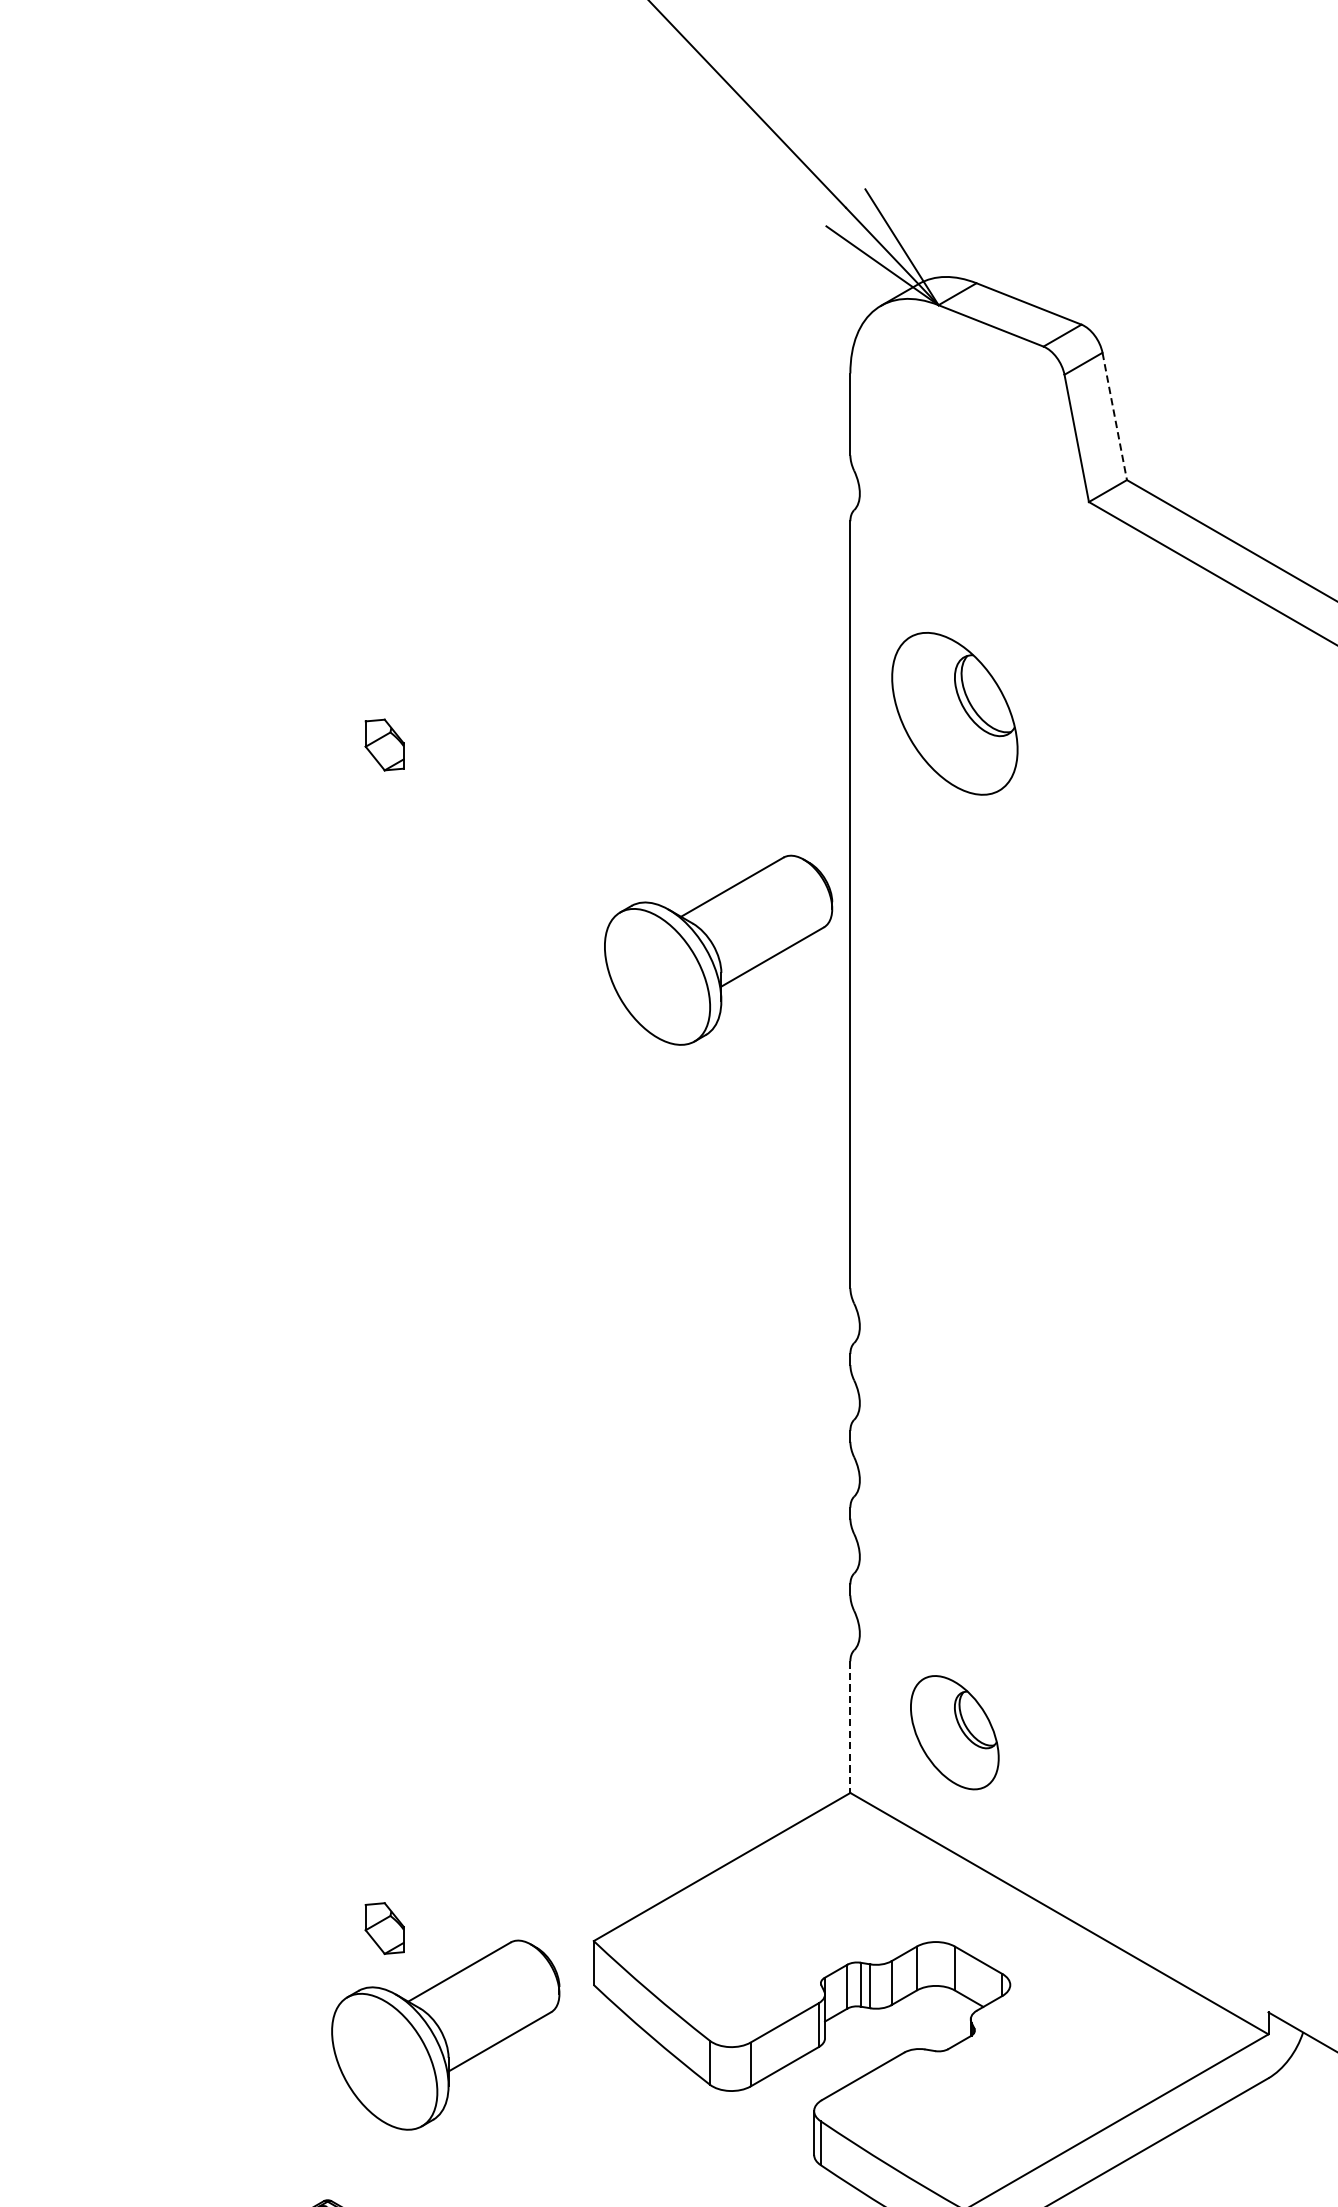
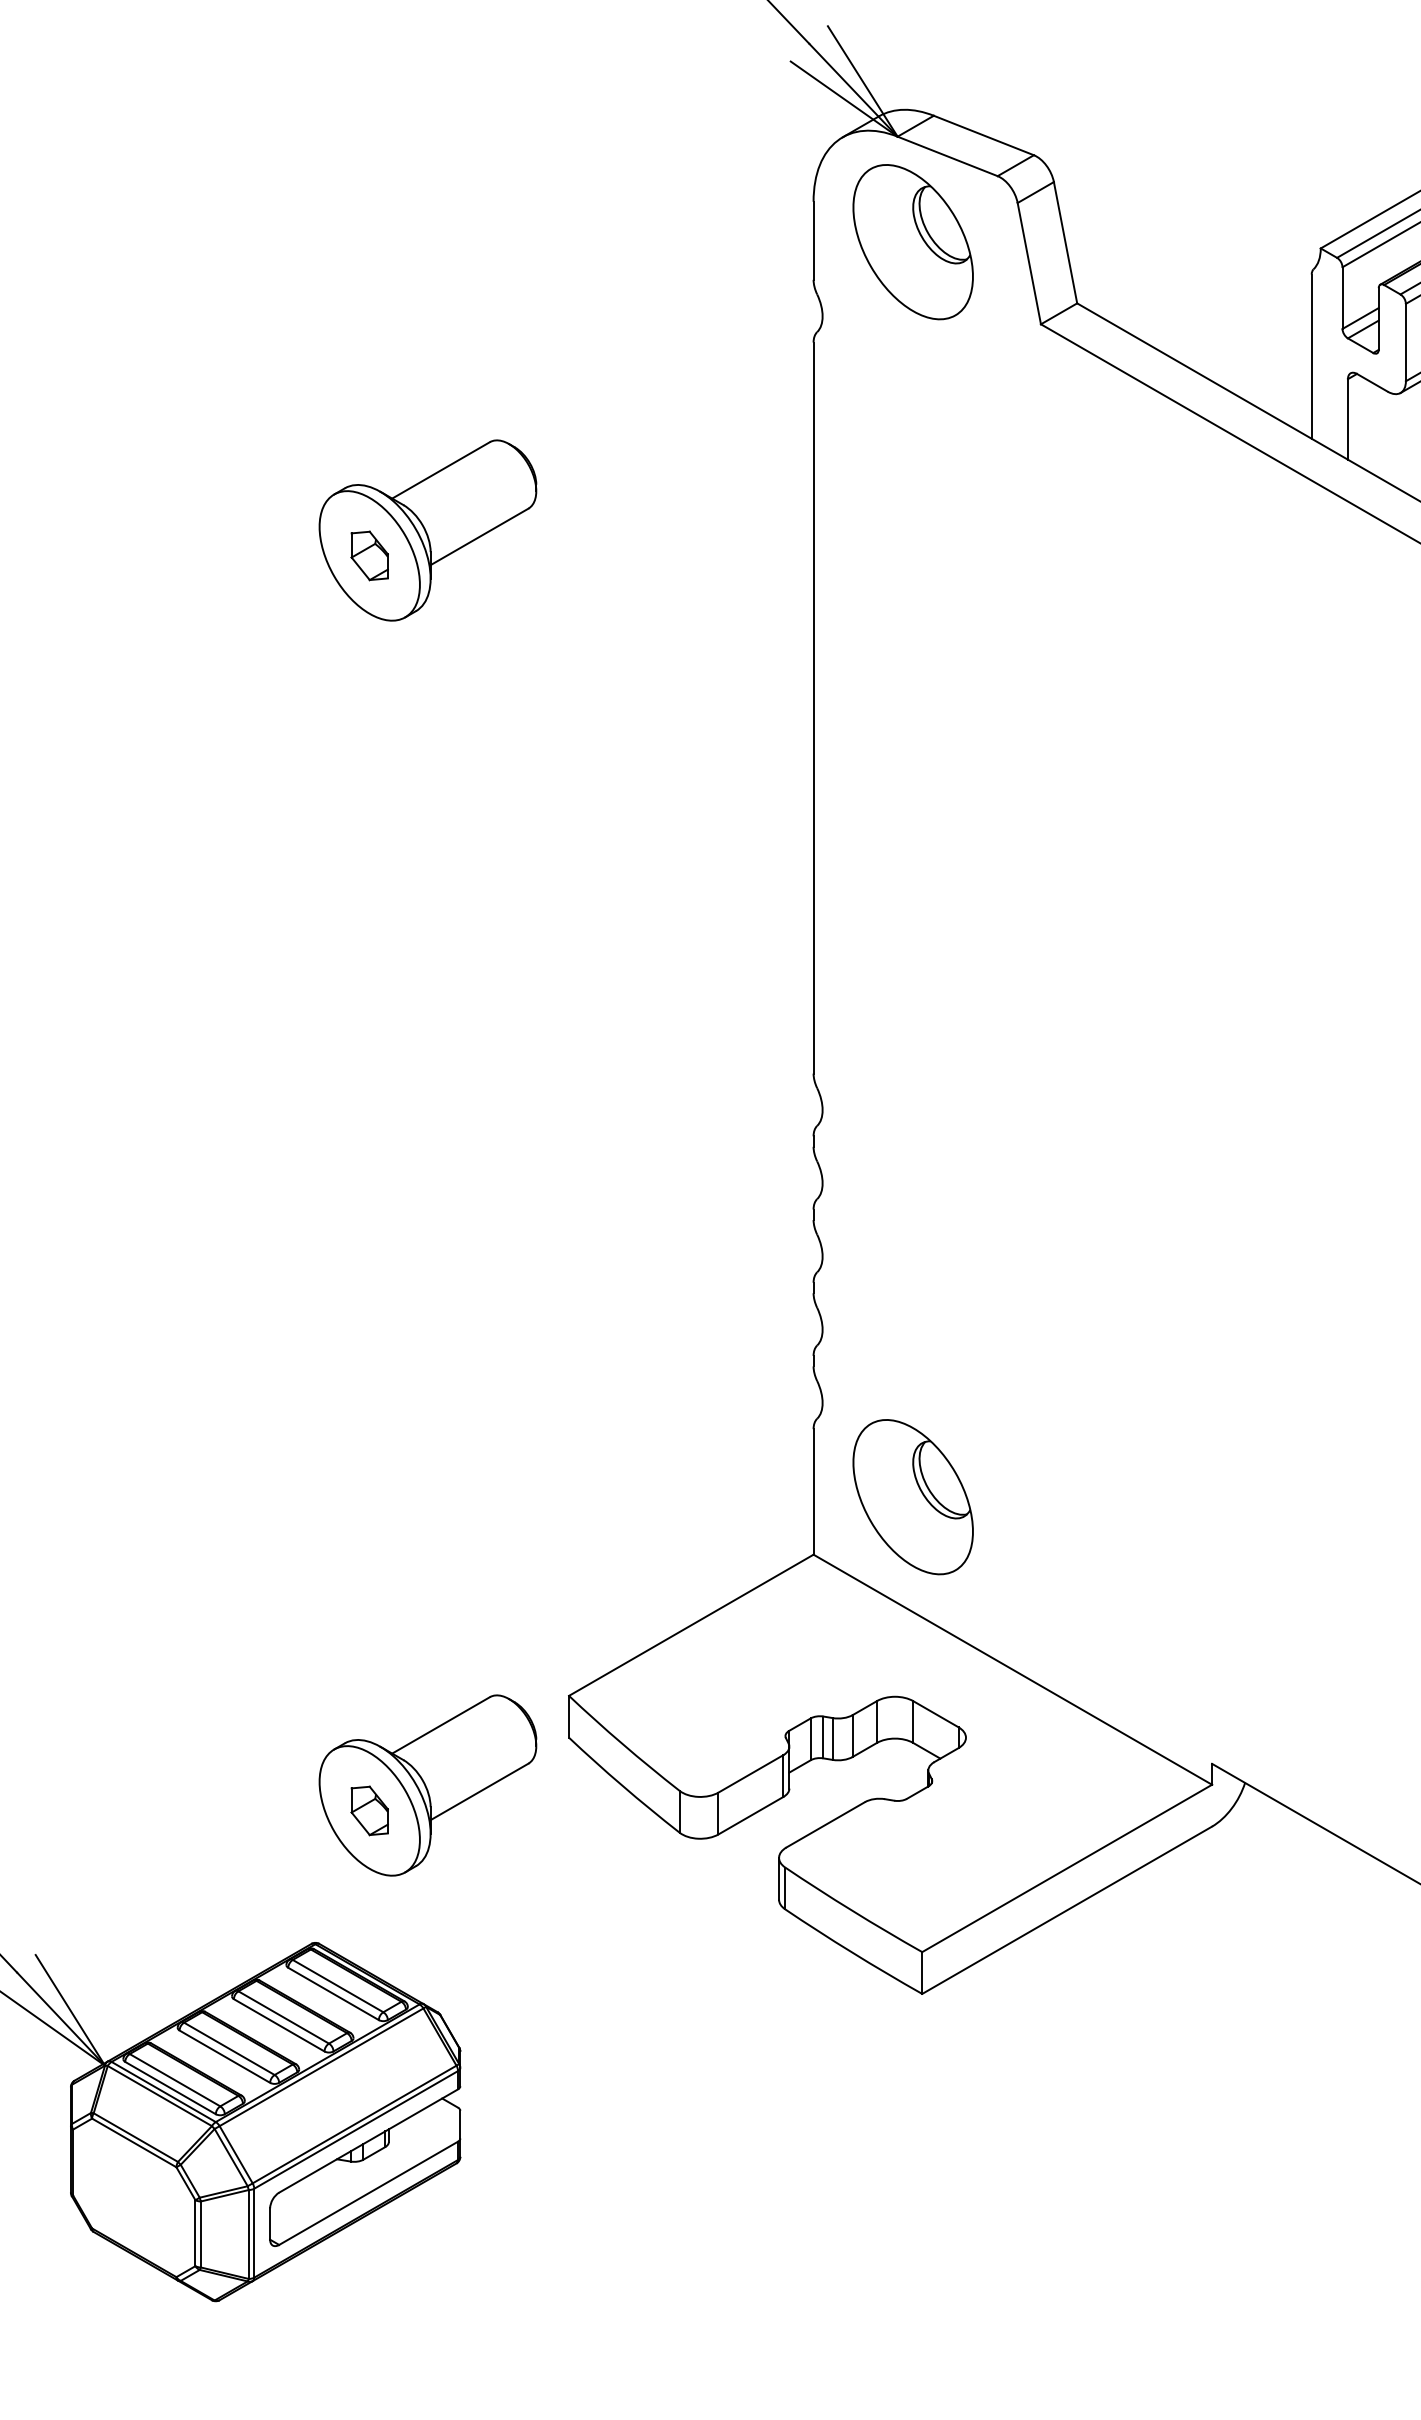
line: (1114, 416) -> (1065, 242), dashed -> solid
part: (954, 714) -> (912, 242), moved
part: (718, 950) -> (427, 530), moved
line: (850, 1726) -> (813, 1491), dashed -> solid
part: (954, 1732) -> (912, 1497), size x1.43
part: (384, 1928) -> (369, 1810), moved

